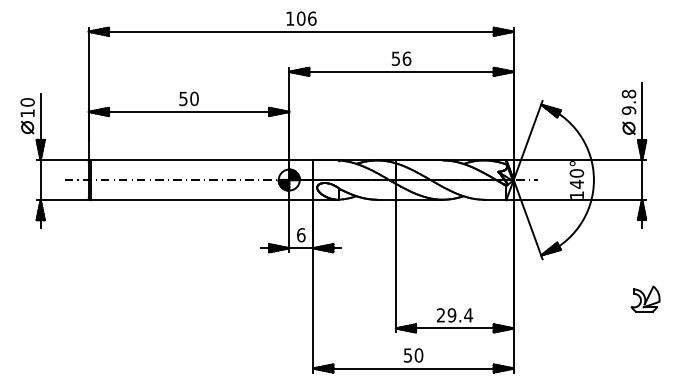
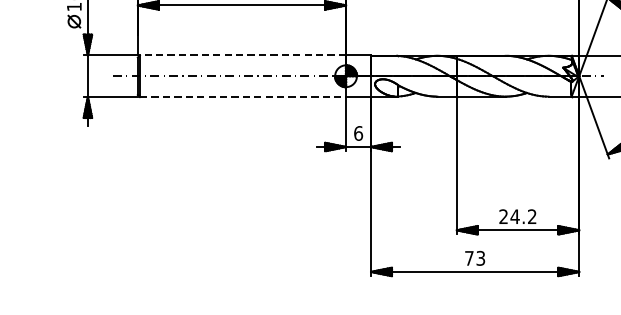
line: (189, 160) -> (242, 55), solid -> dashed
line: (190, 200) -> (243, 97), solid -> dashed
text: (460, 315) -> (523, 216), 29.4 -> 24.2
text: (413, 355) -> (475, 258), 50 -> 73

